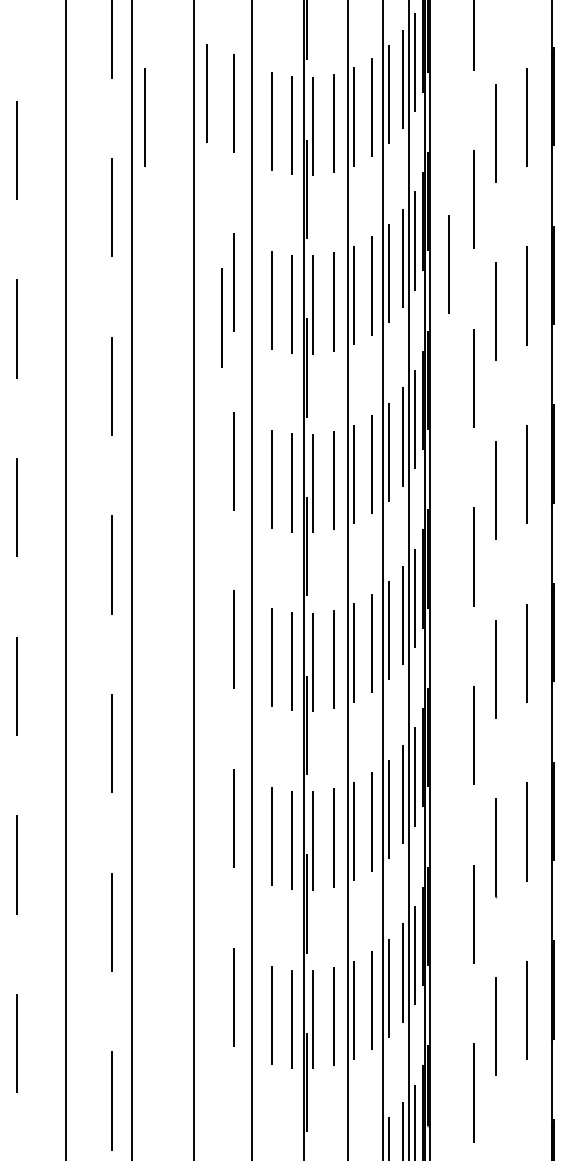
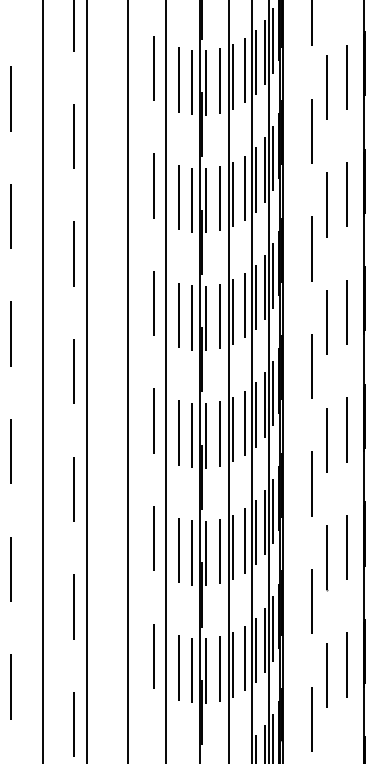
line: (205, 93) -> (135, 61), removed
line: (144, 117) -> (95, 77), removed
line: (448, 263) -> (295, 173), removed
line: (220, 318) -> (145, 209), removed

